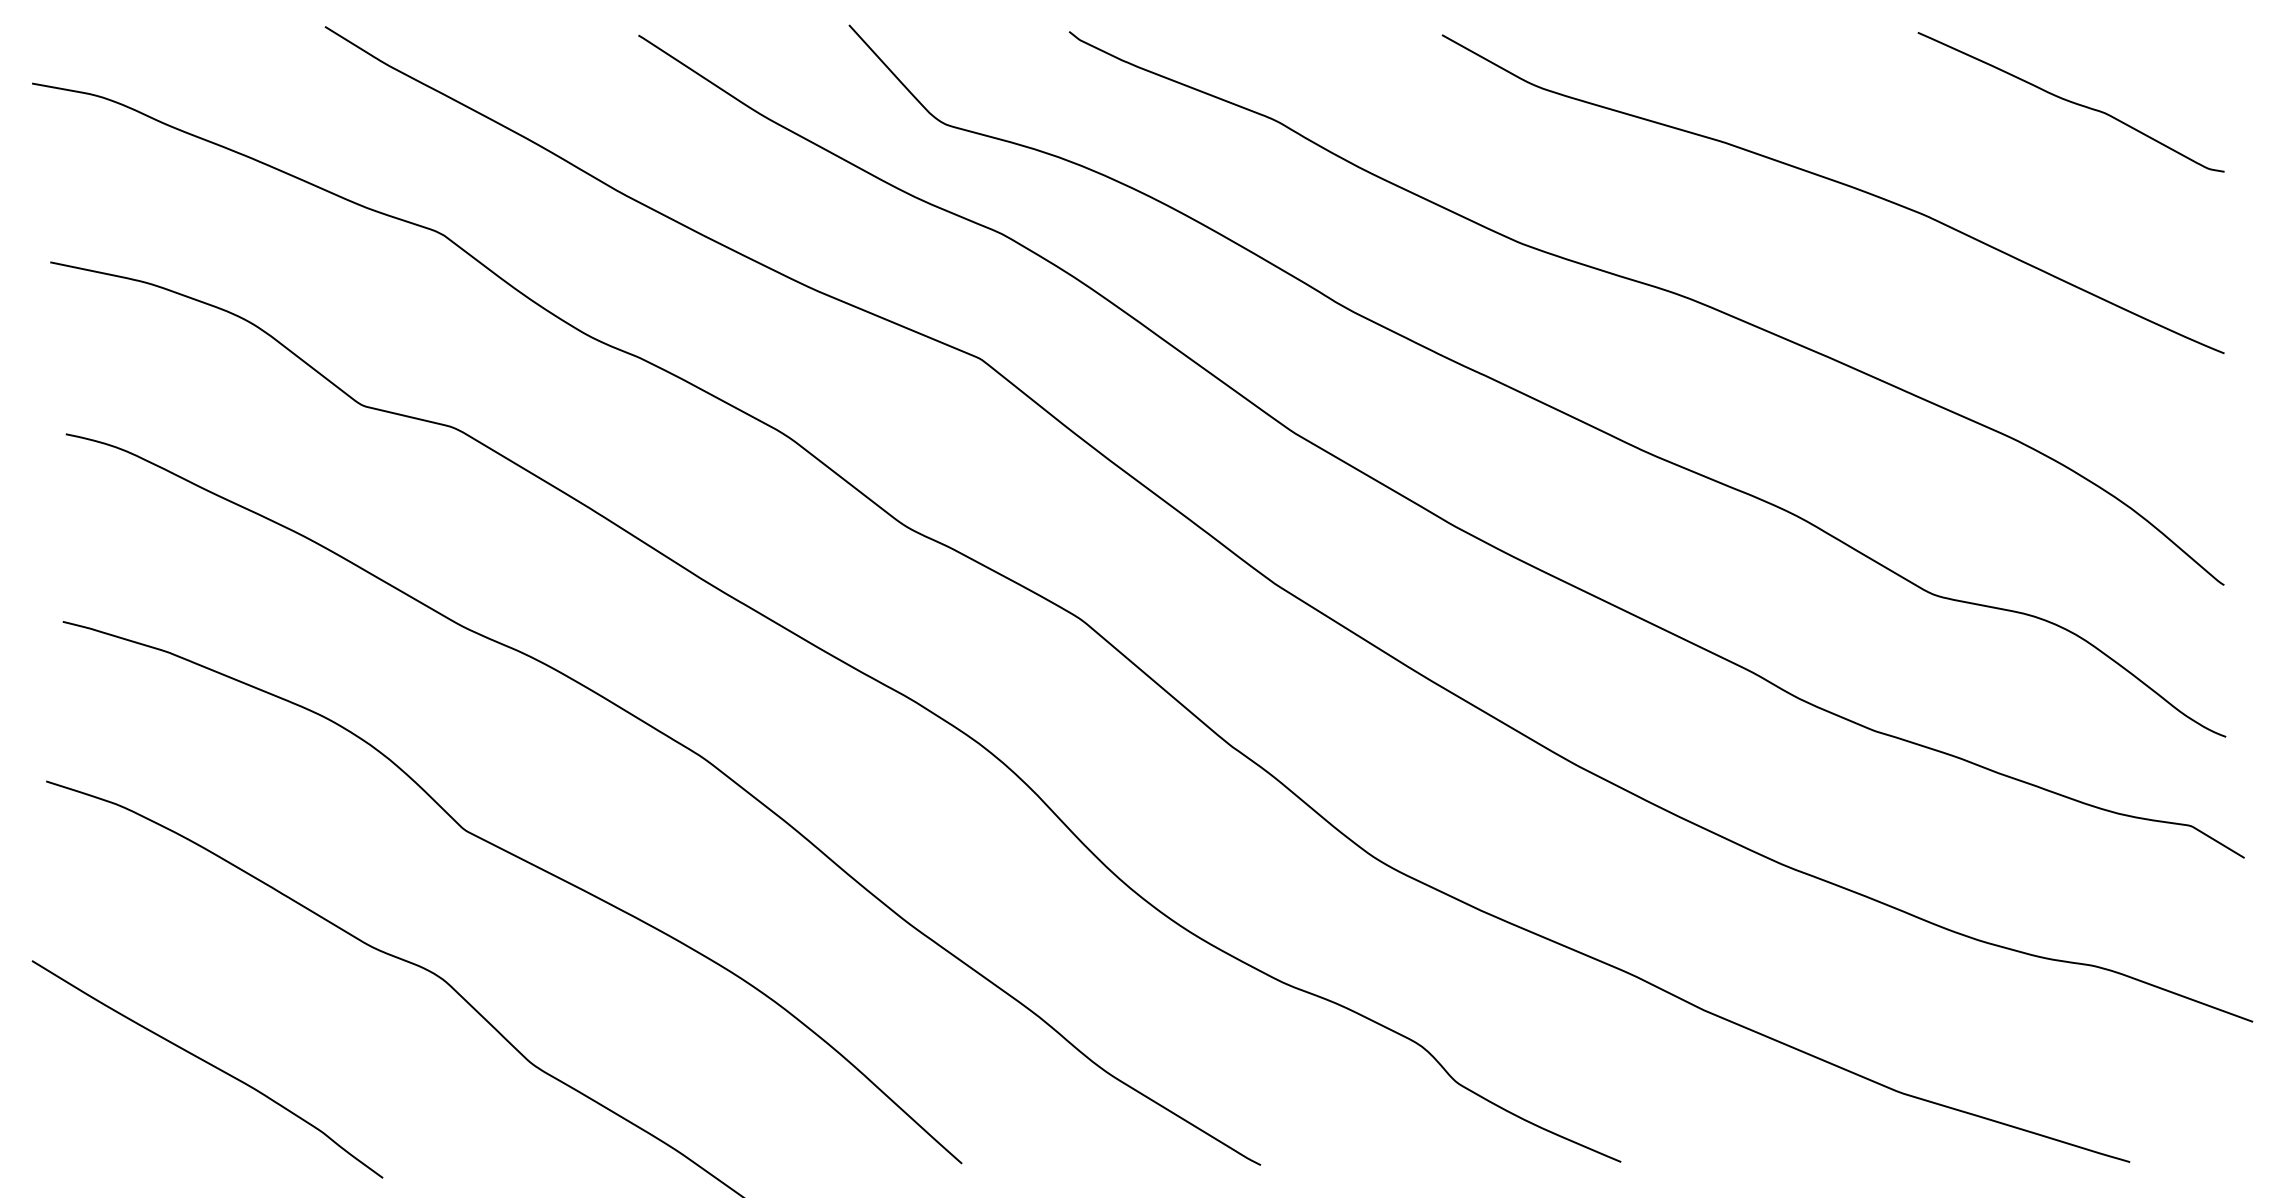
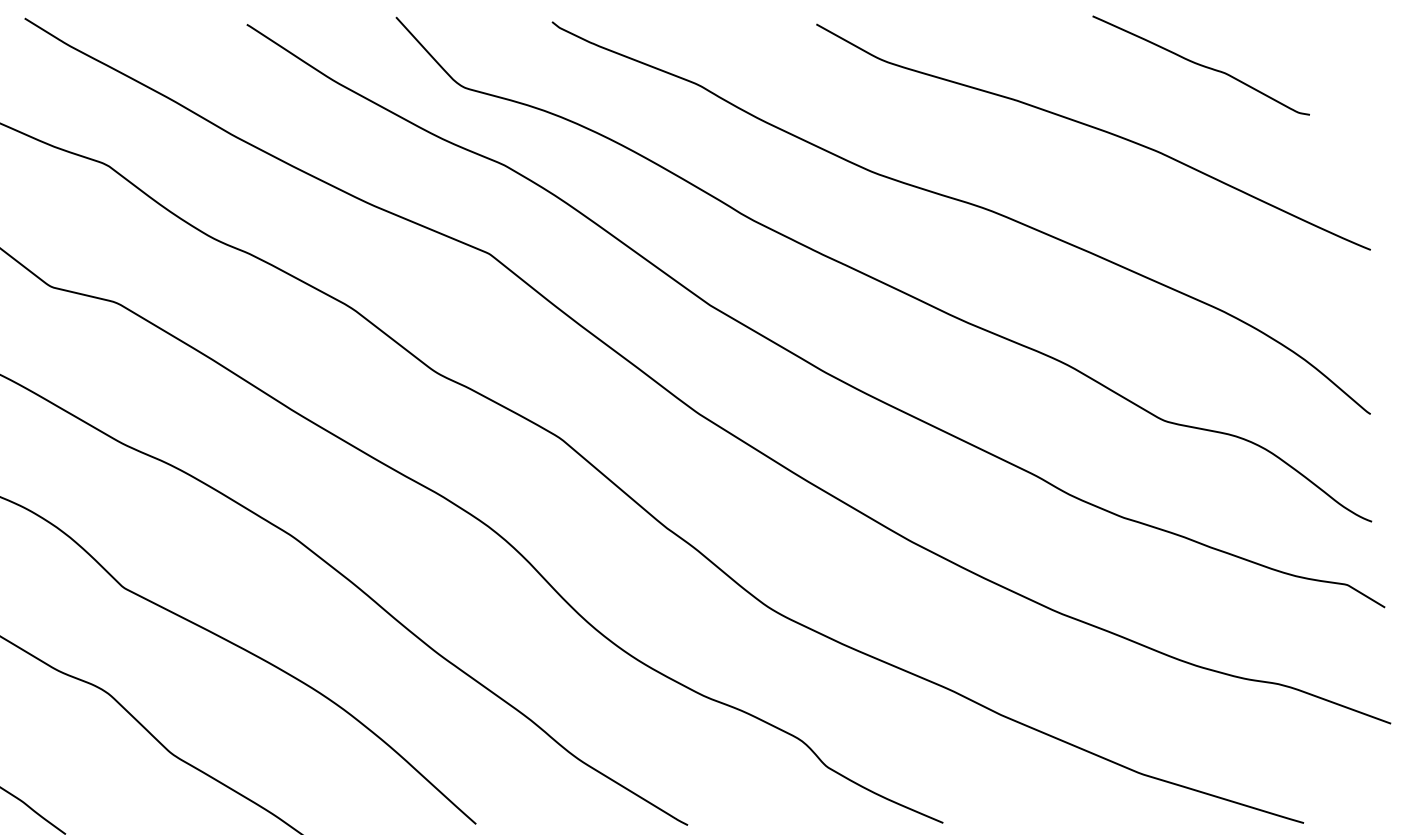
curve: (2070, 102) -> (1200, 65), moved

